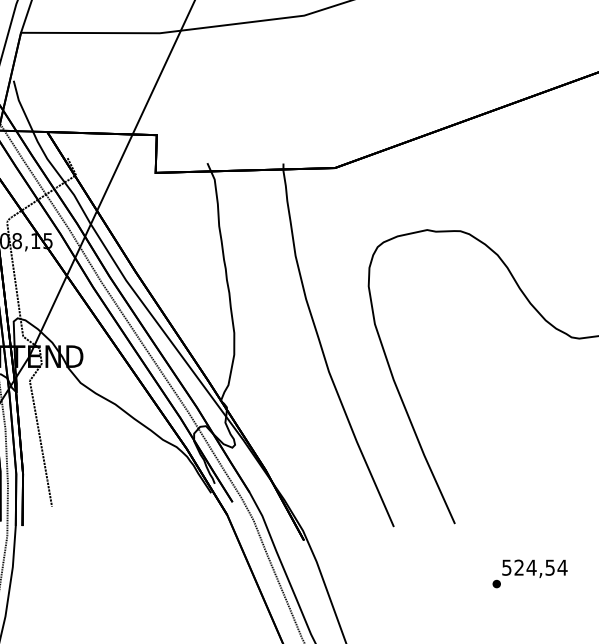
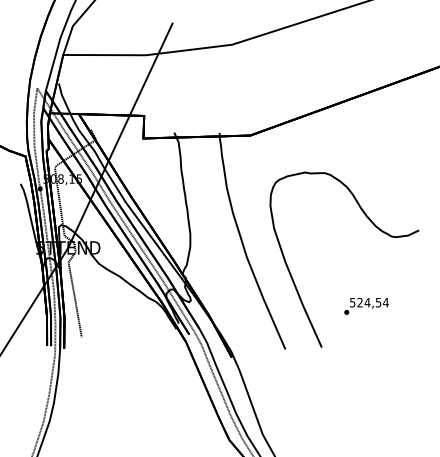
text: (529, 572) -> (366, 305), moved

